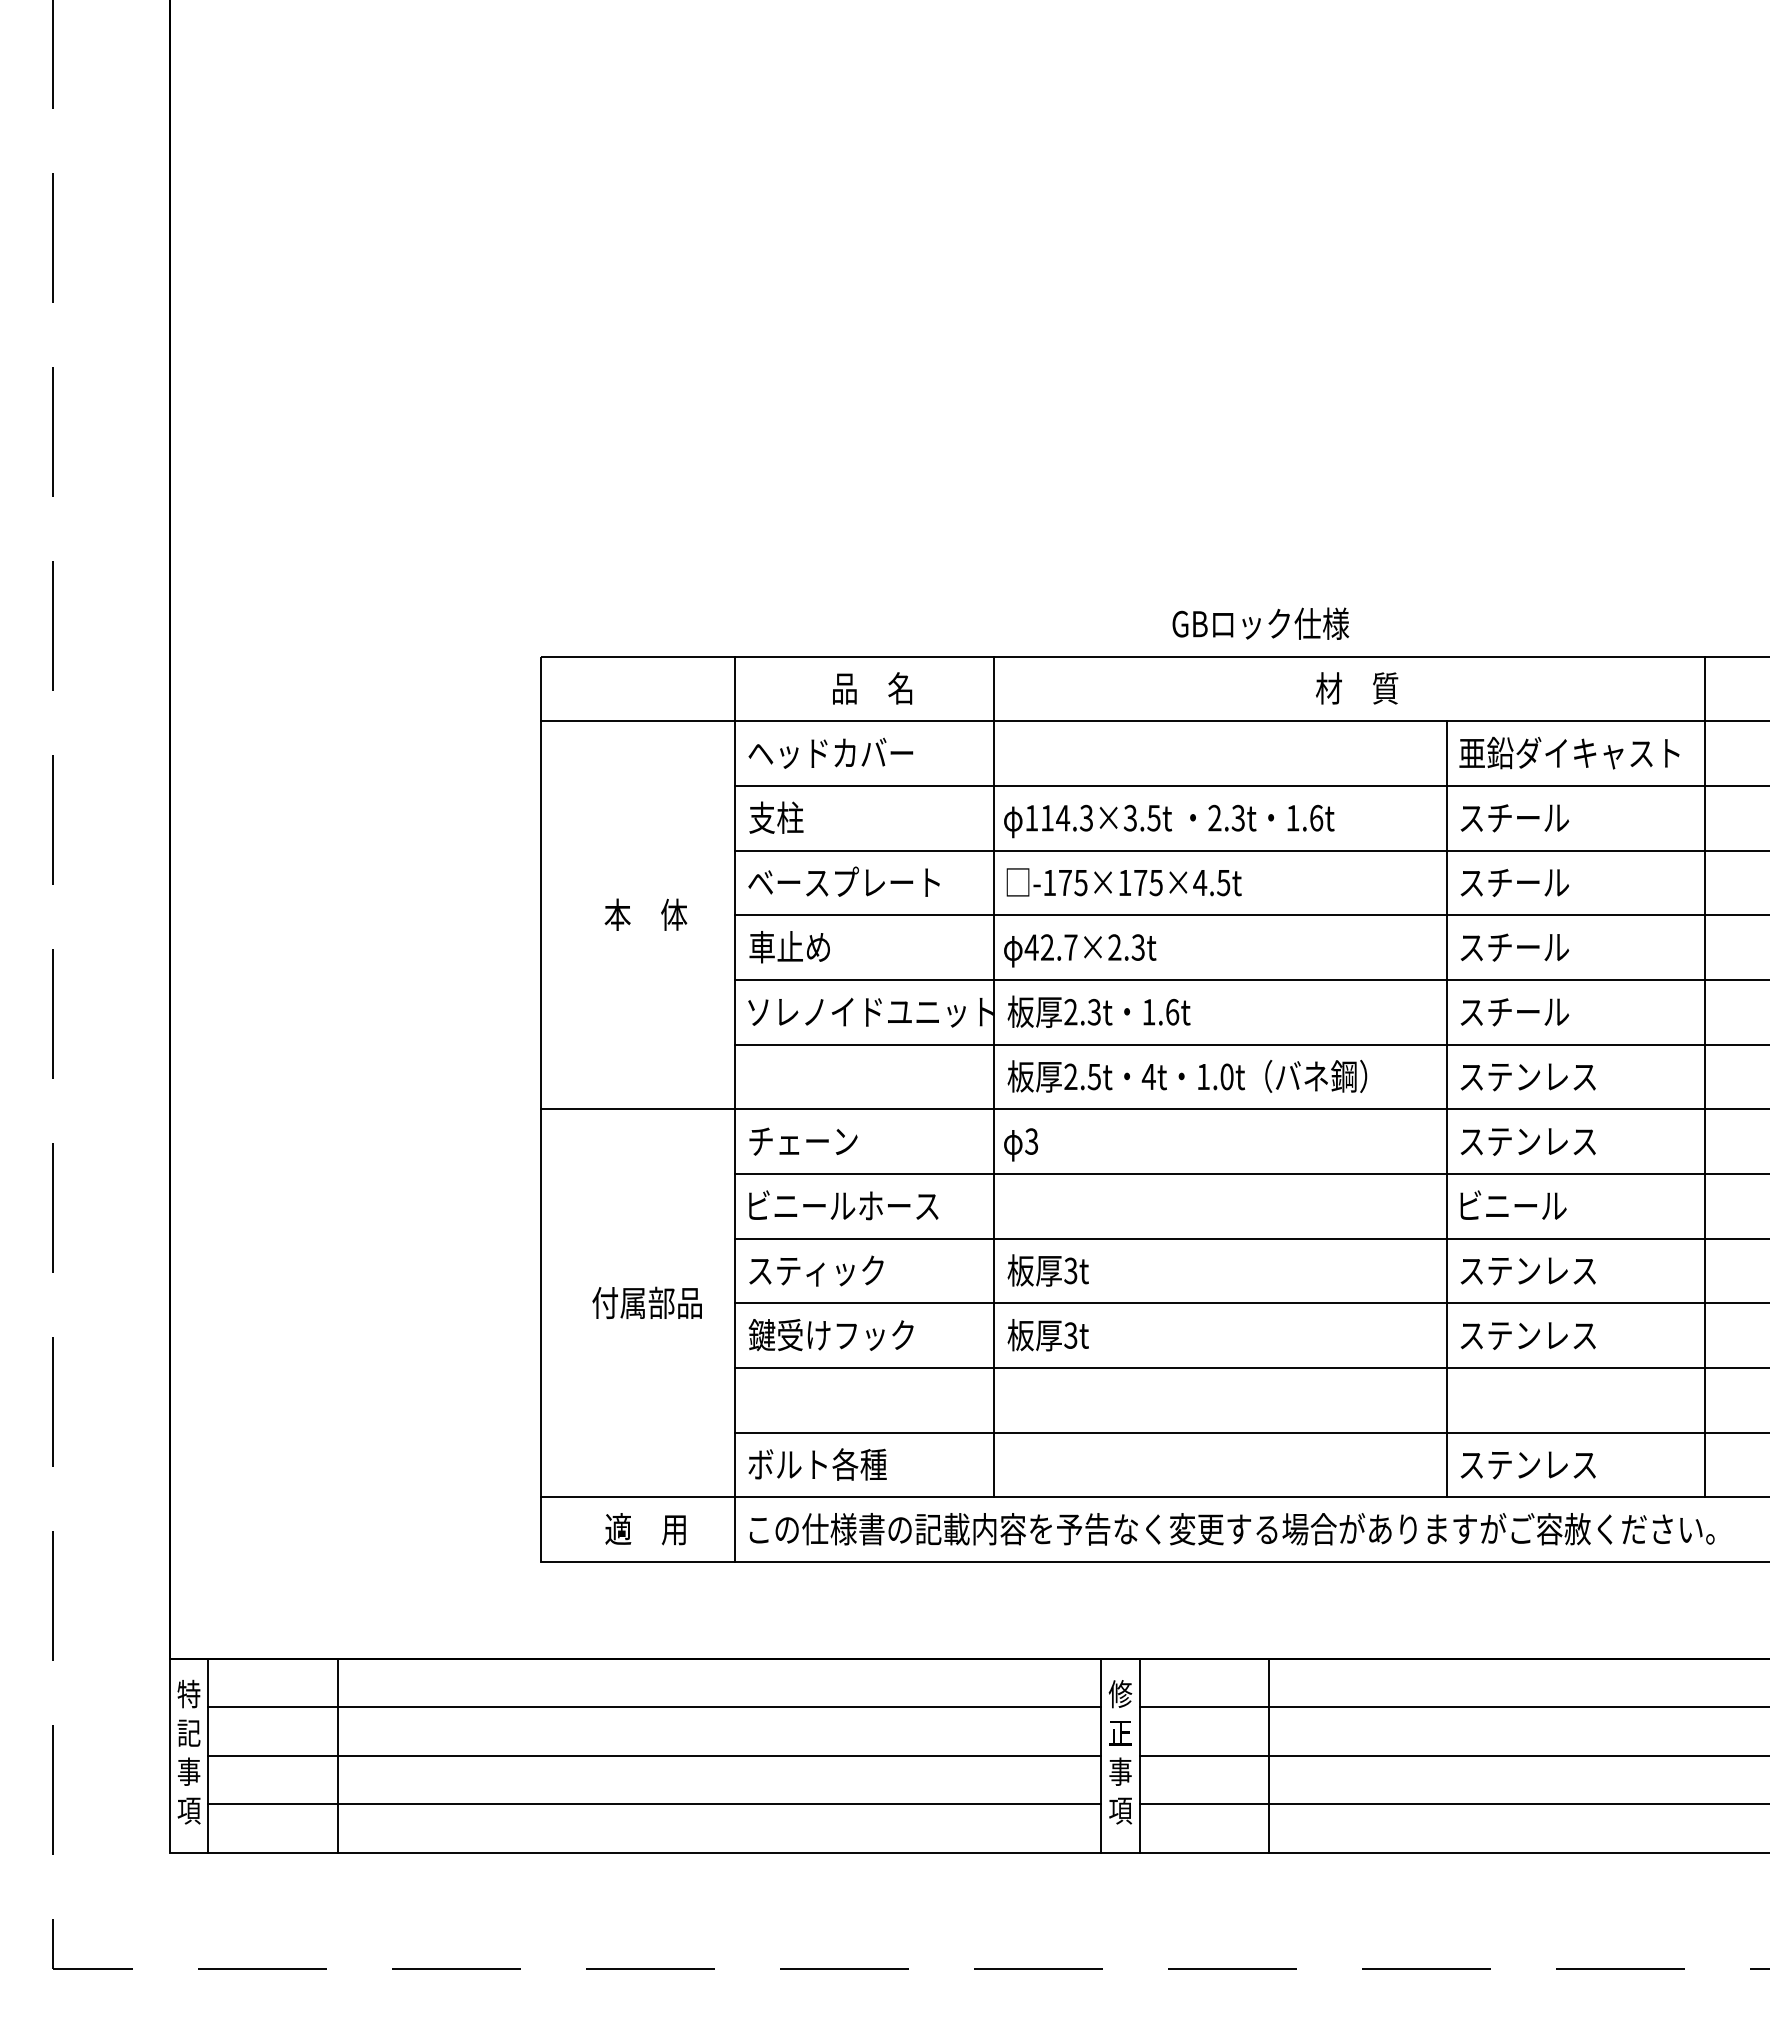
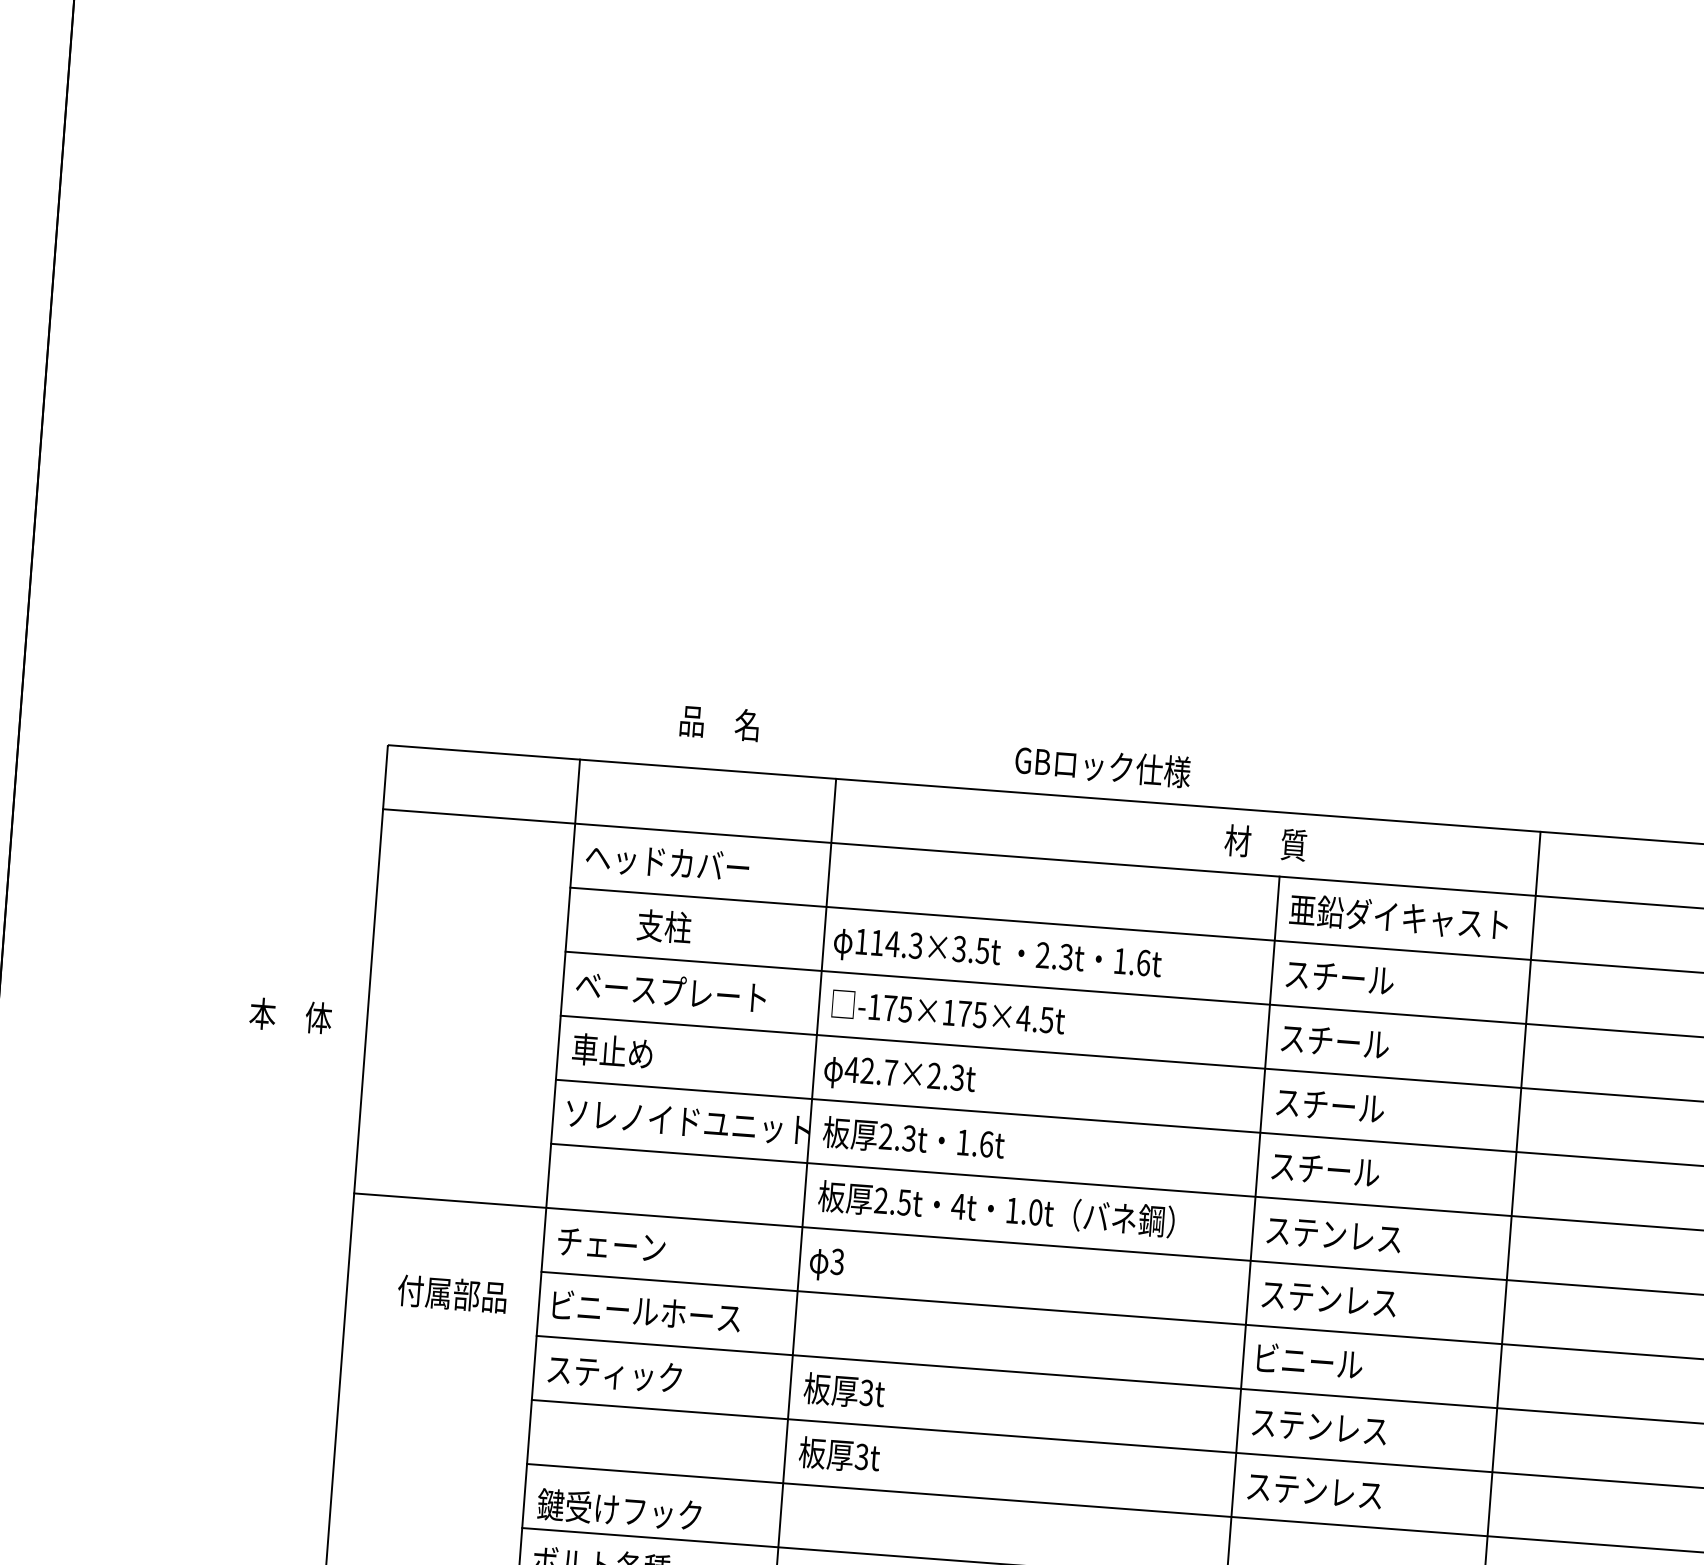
text: (872, 688) -> (719, 723), moved
text: (1357, 688) -> (1266, 843), moved
text: (776, 817) -> (664, 926), moved
text: (645, 914) -> (290, 1015), moved
text: (646, 1302) -> (451, 1293), moved
text: (830, 1335) -> (618, 1510), moved

